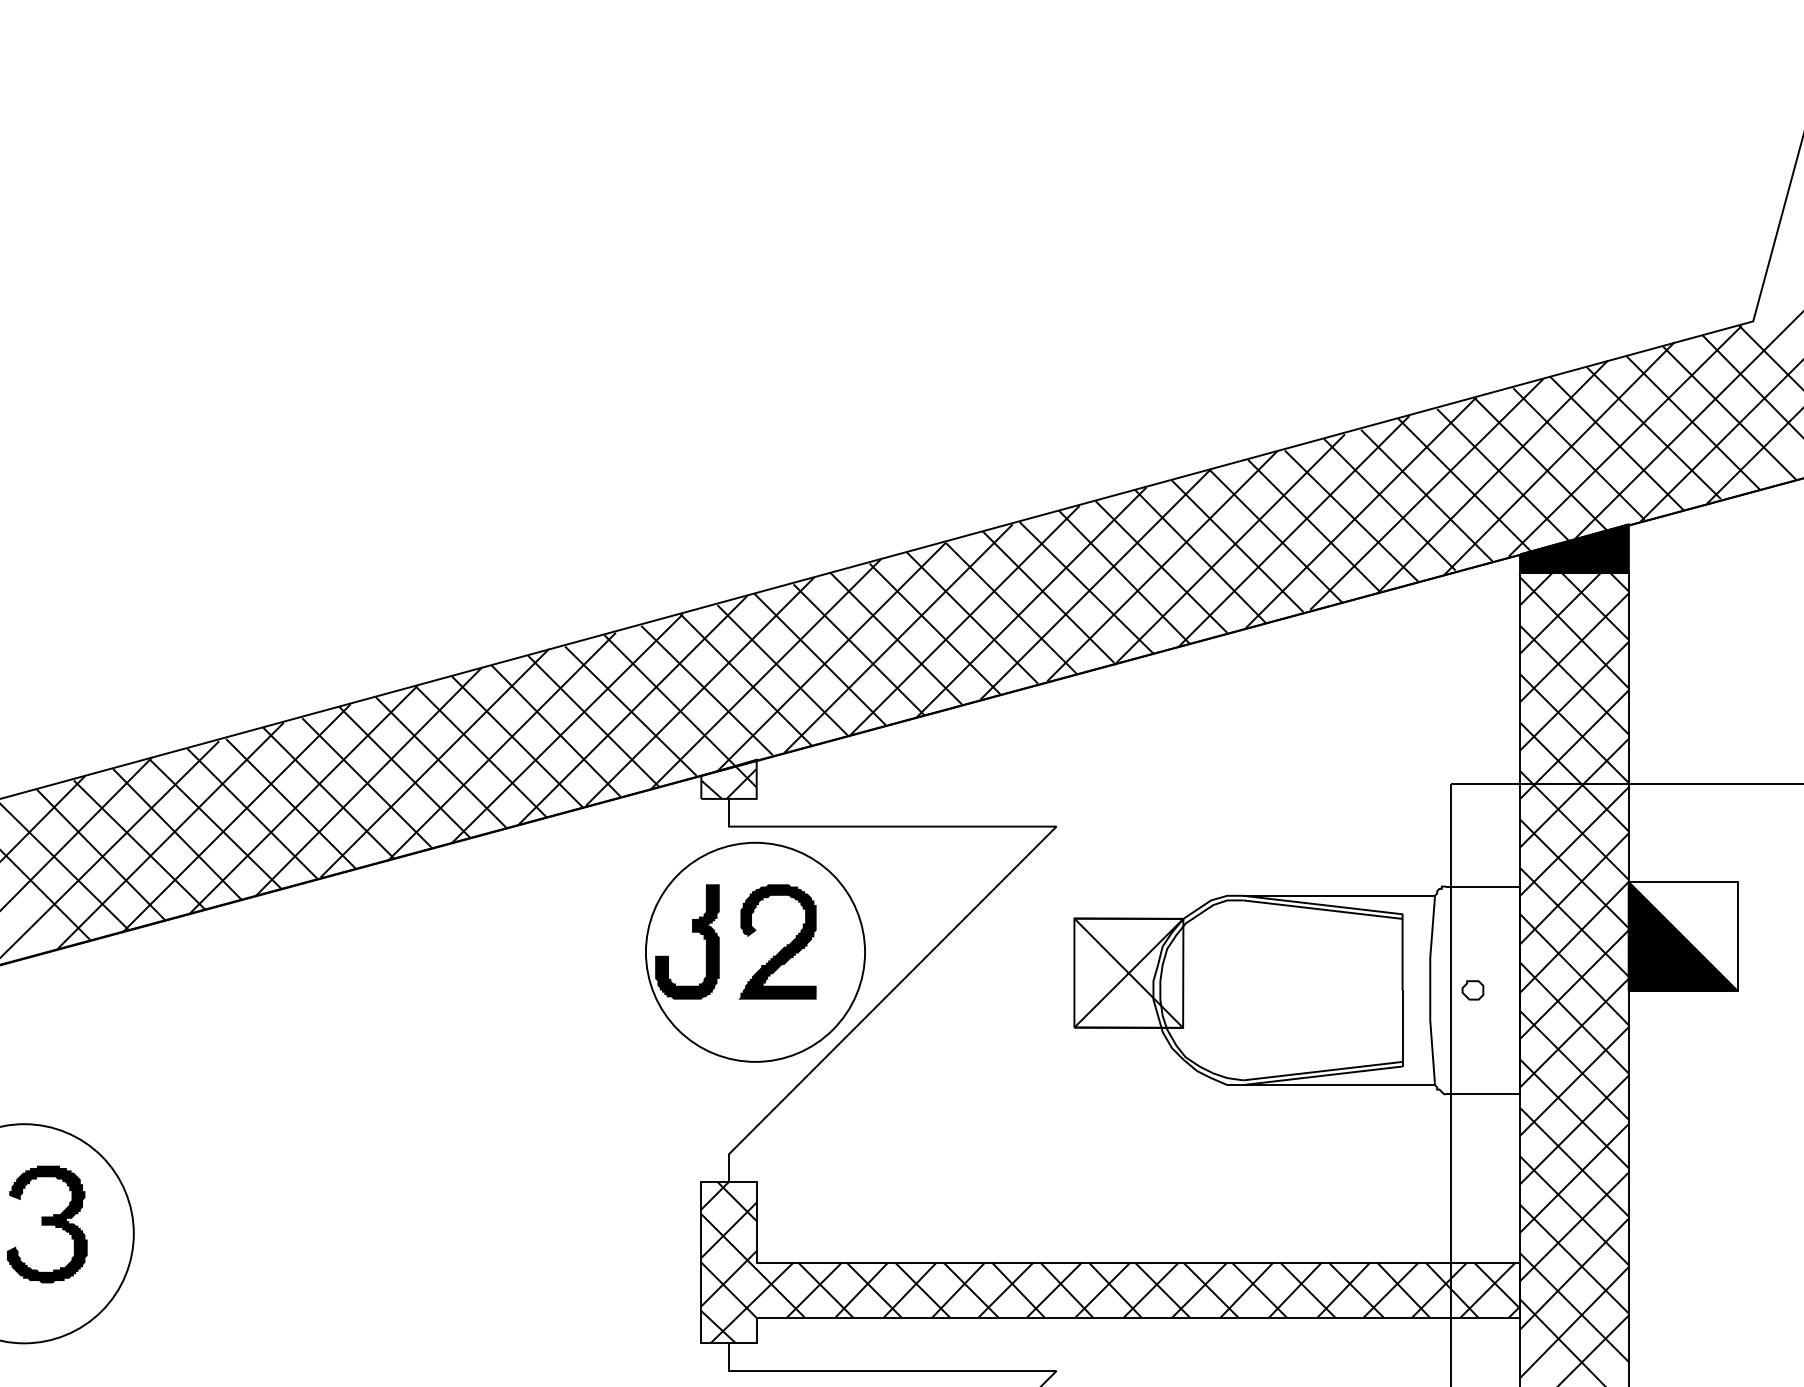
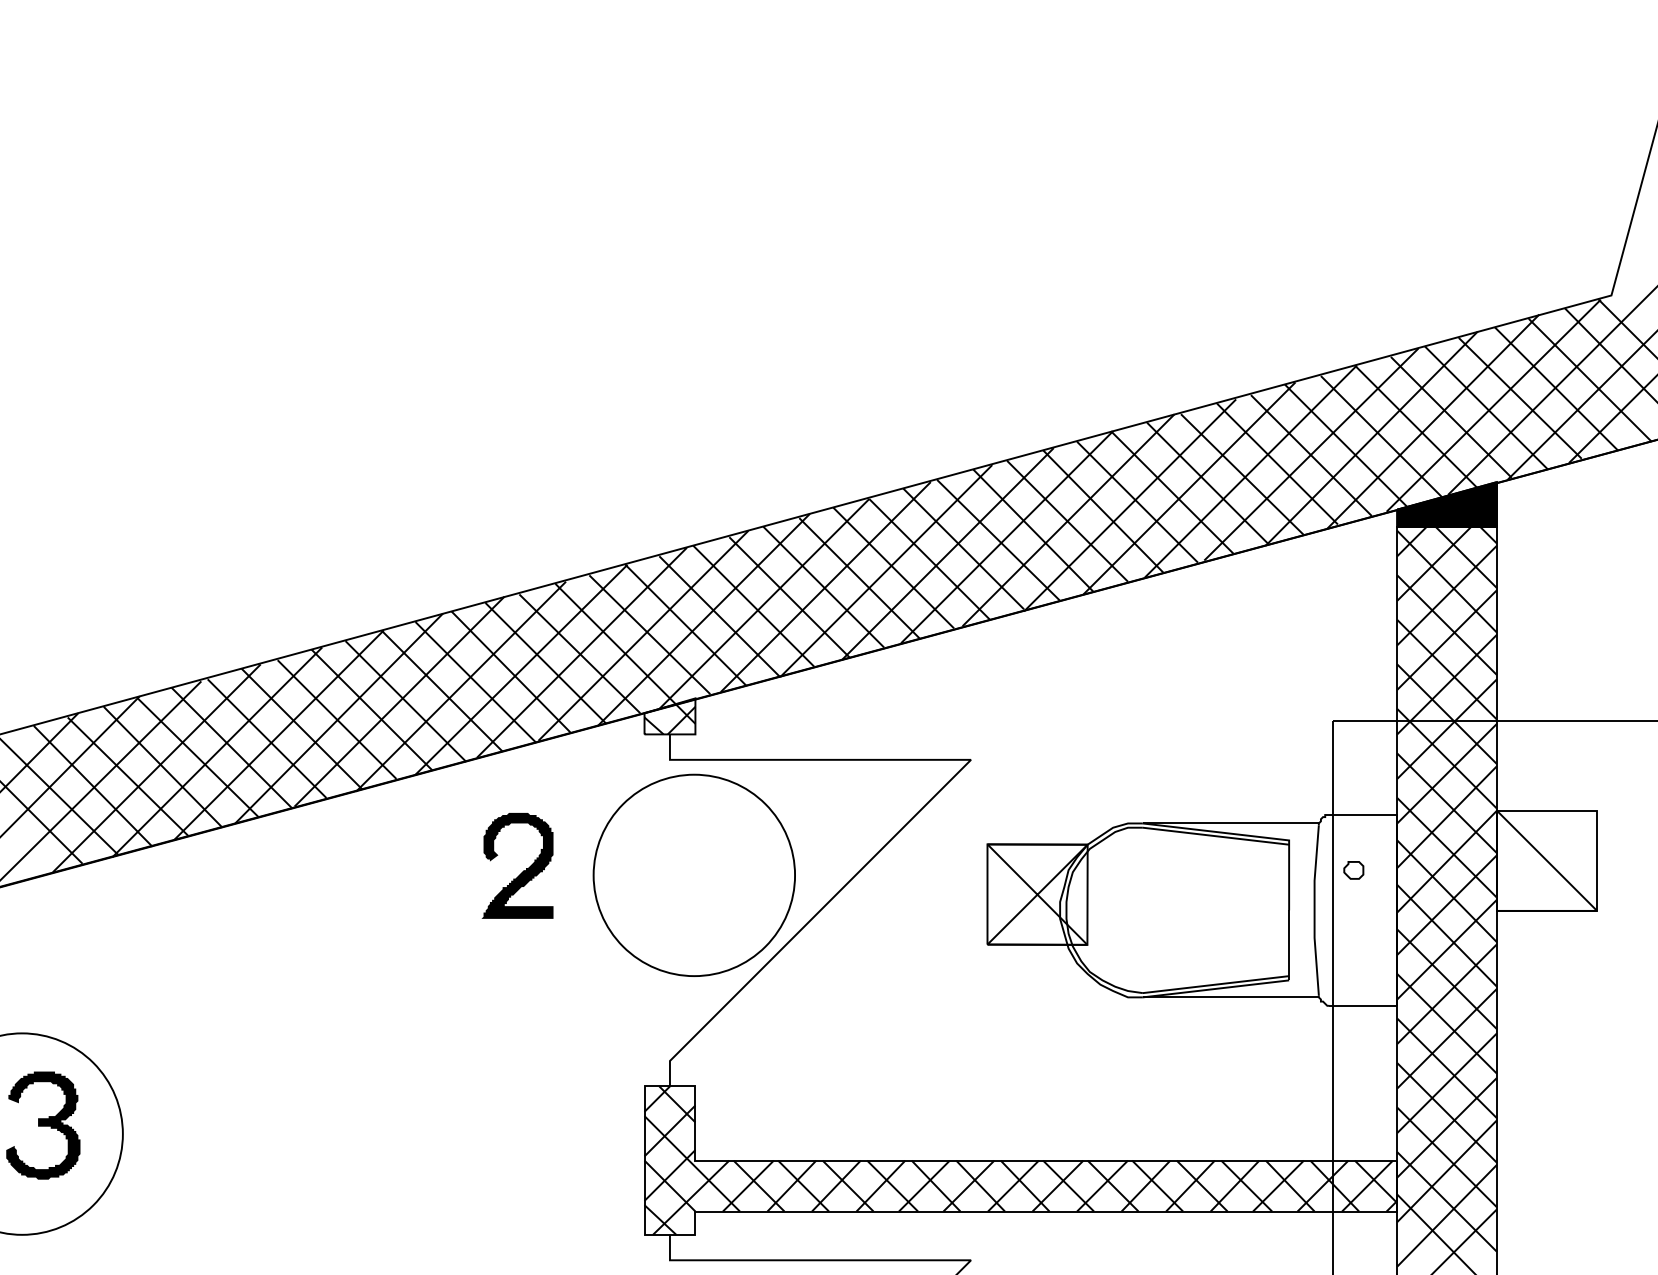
fill: (1682, 936) -> (1546, 860), removed
fill: (687, 941) -> (631, 865), removed
part: (783, 946) -> (523, 870), moved
part: (1472, 990) -> (1353, 870), moved

